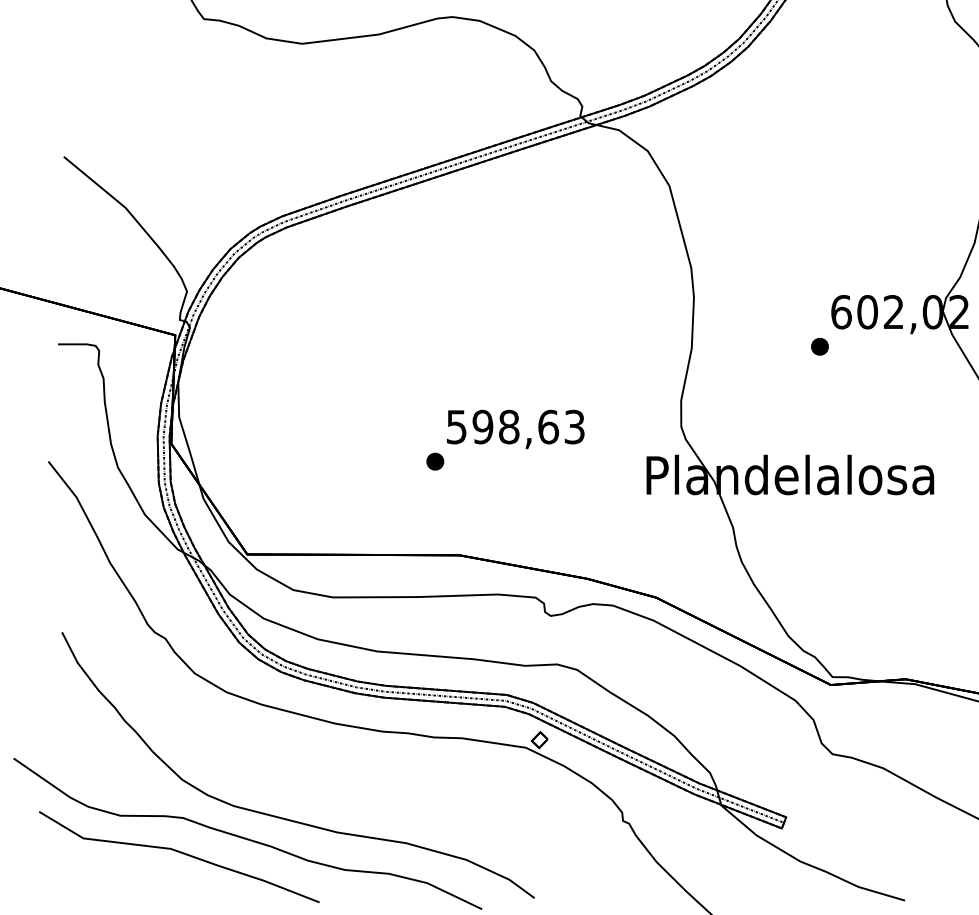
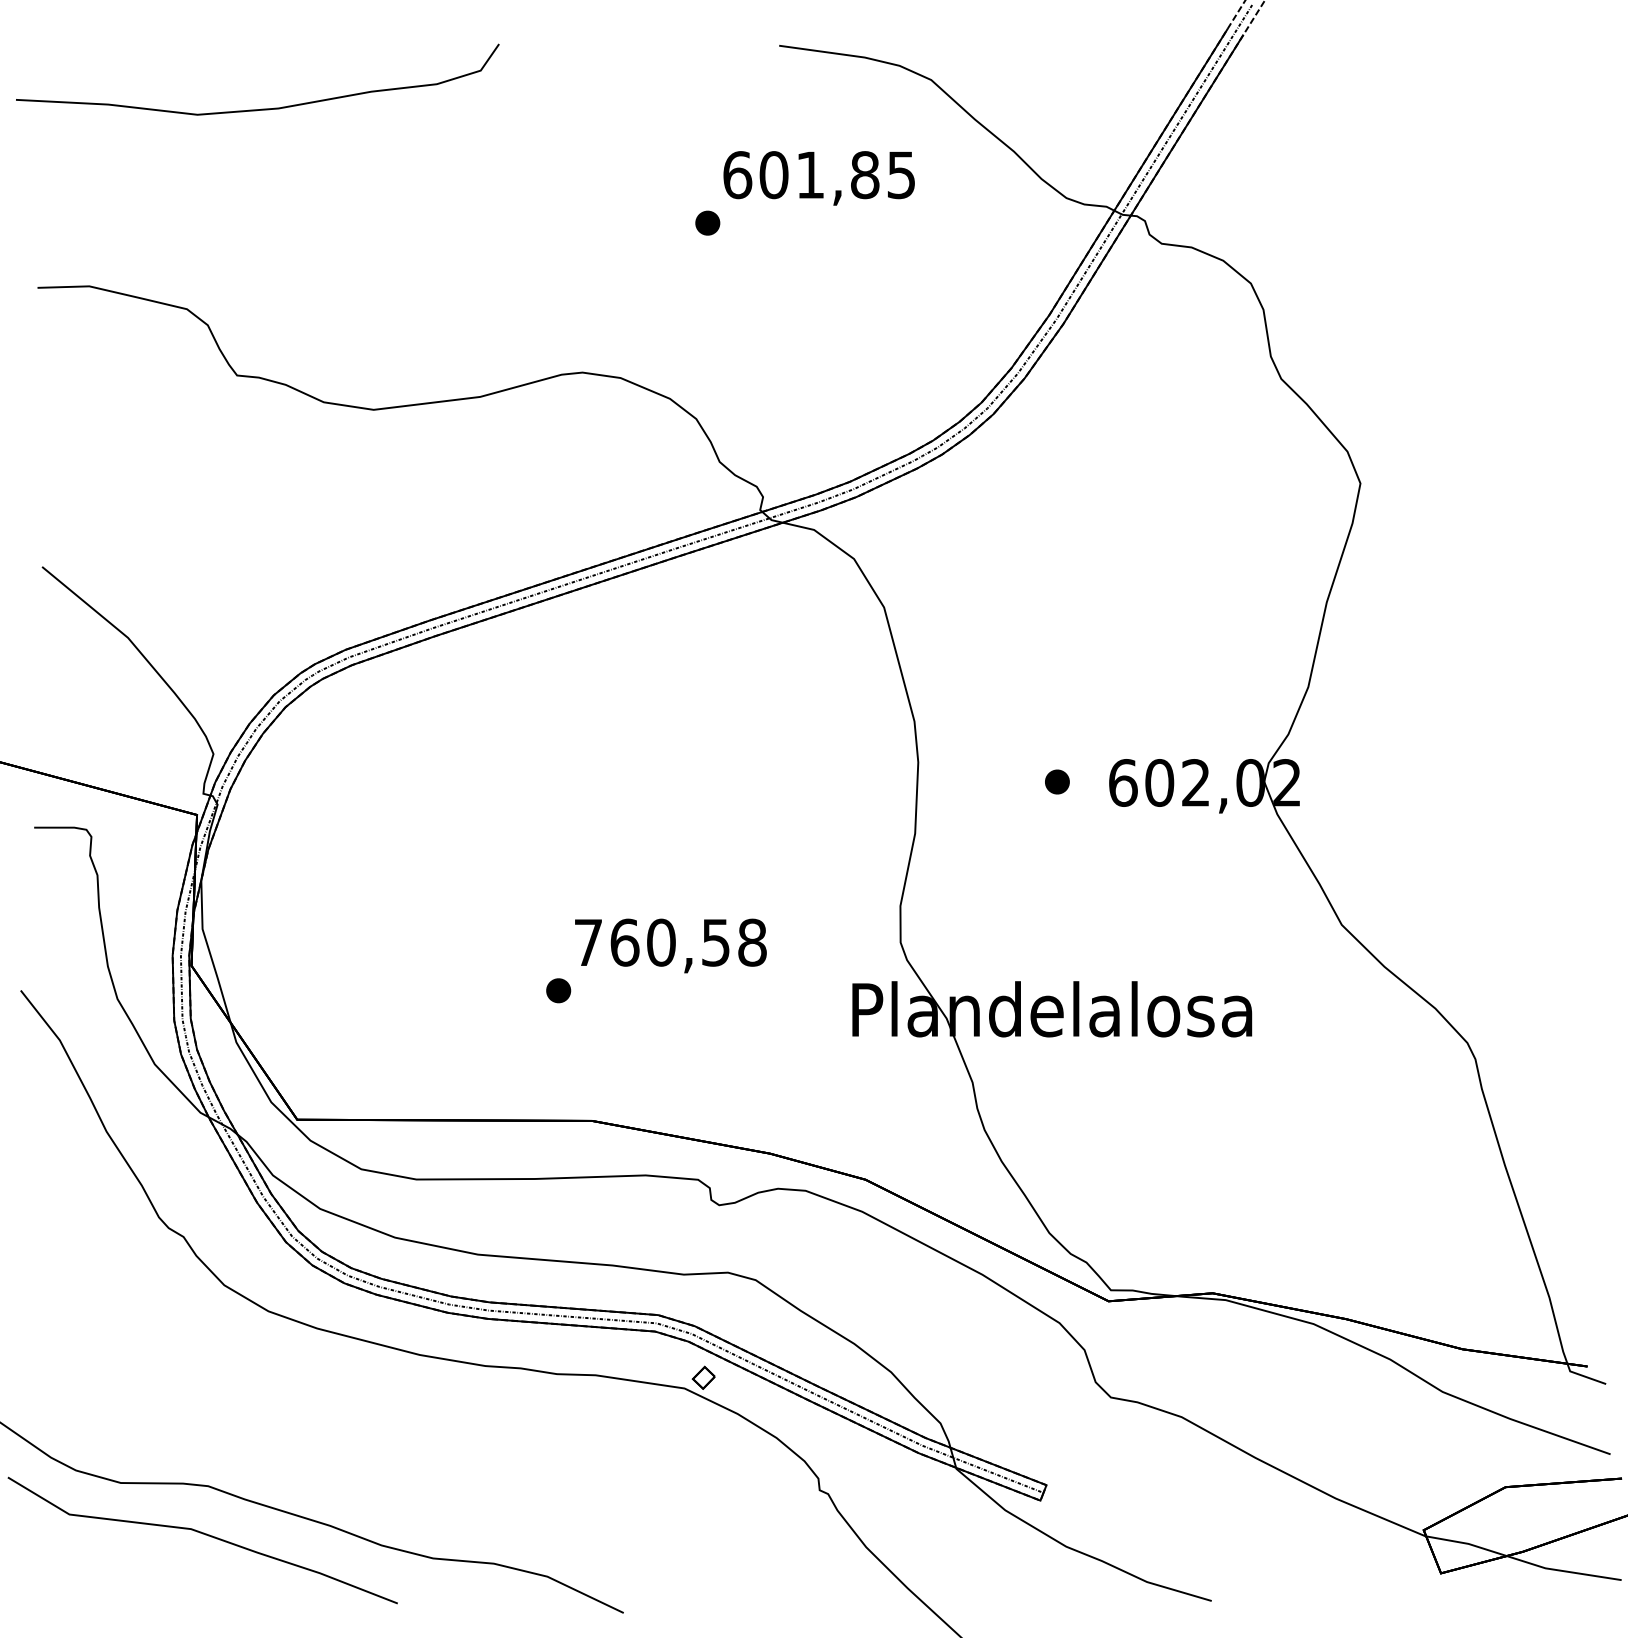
part: (820, 346) -> (1057, 781), moved
text: (515, 426) -> (670, 942), 598,63 -> 760,58
part: (282, 817) -> (346, 1485), removed

